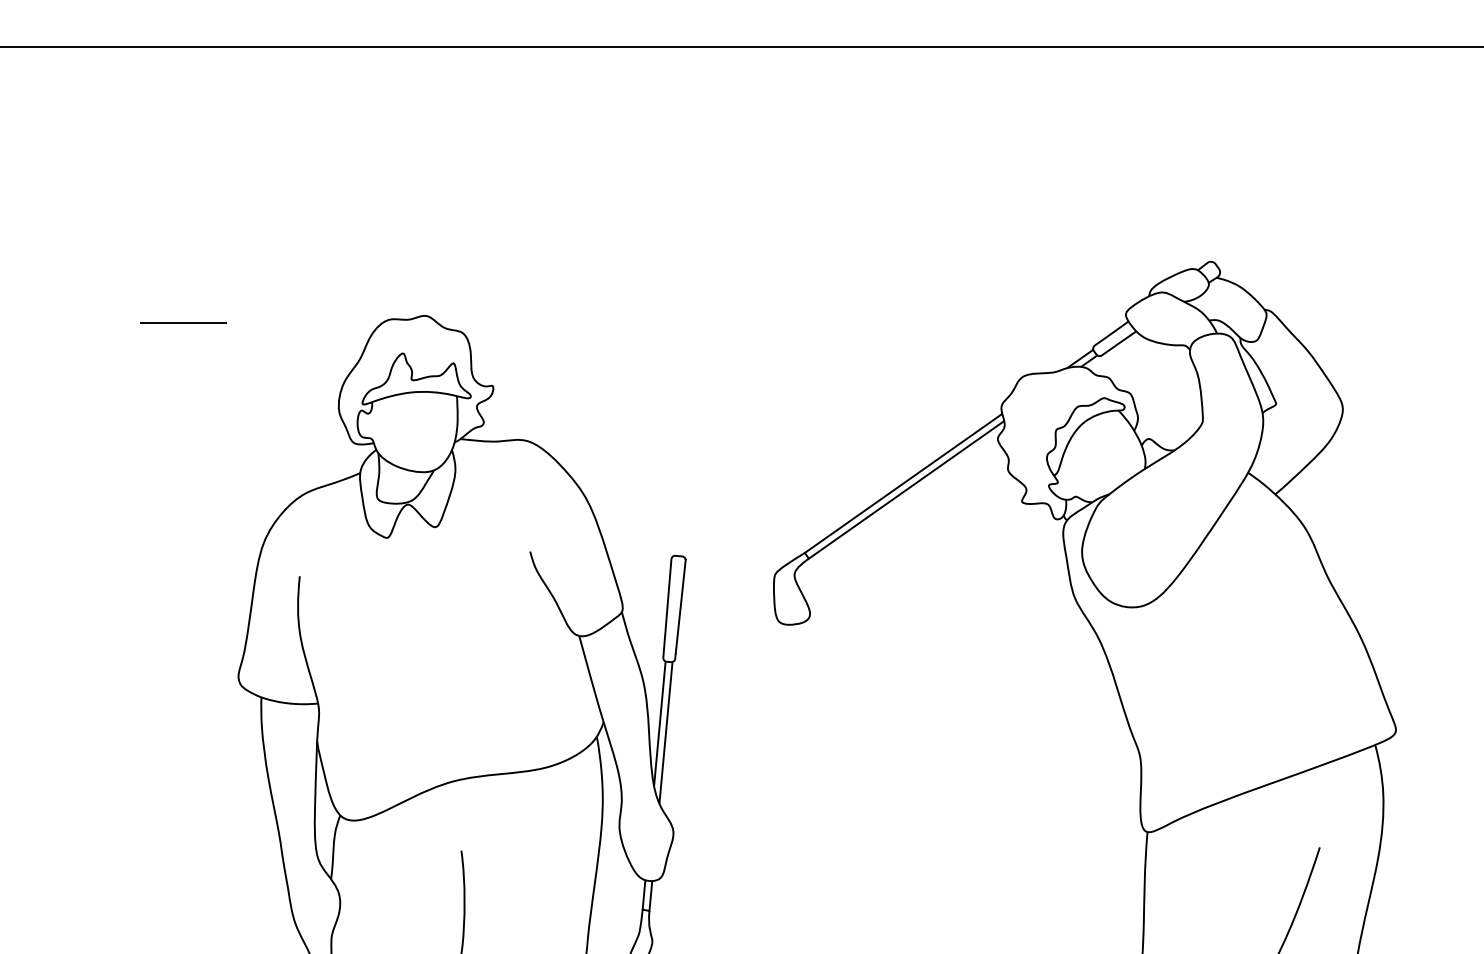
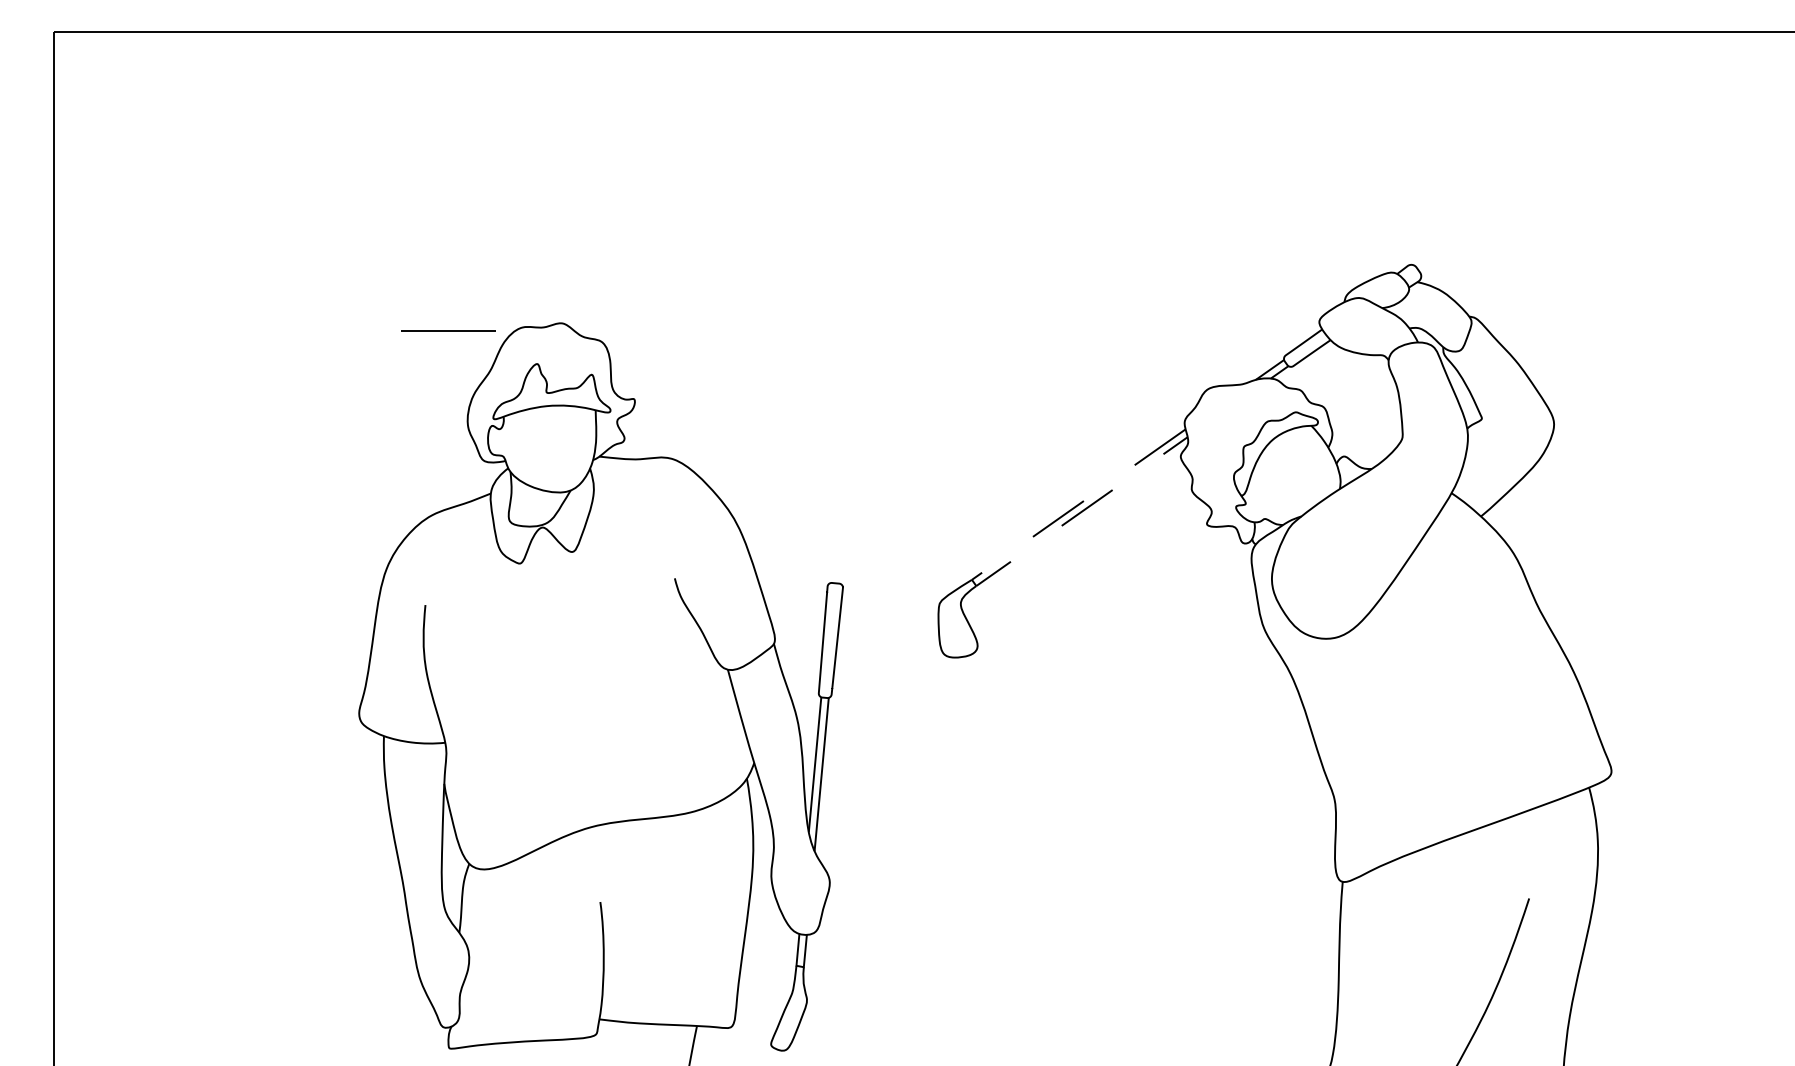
line: (183, 322) -> (448, 330), moved
line: (806, 555) -> (973, 582), solid -> dashed

